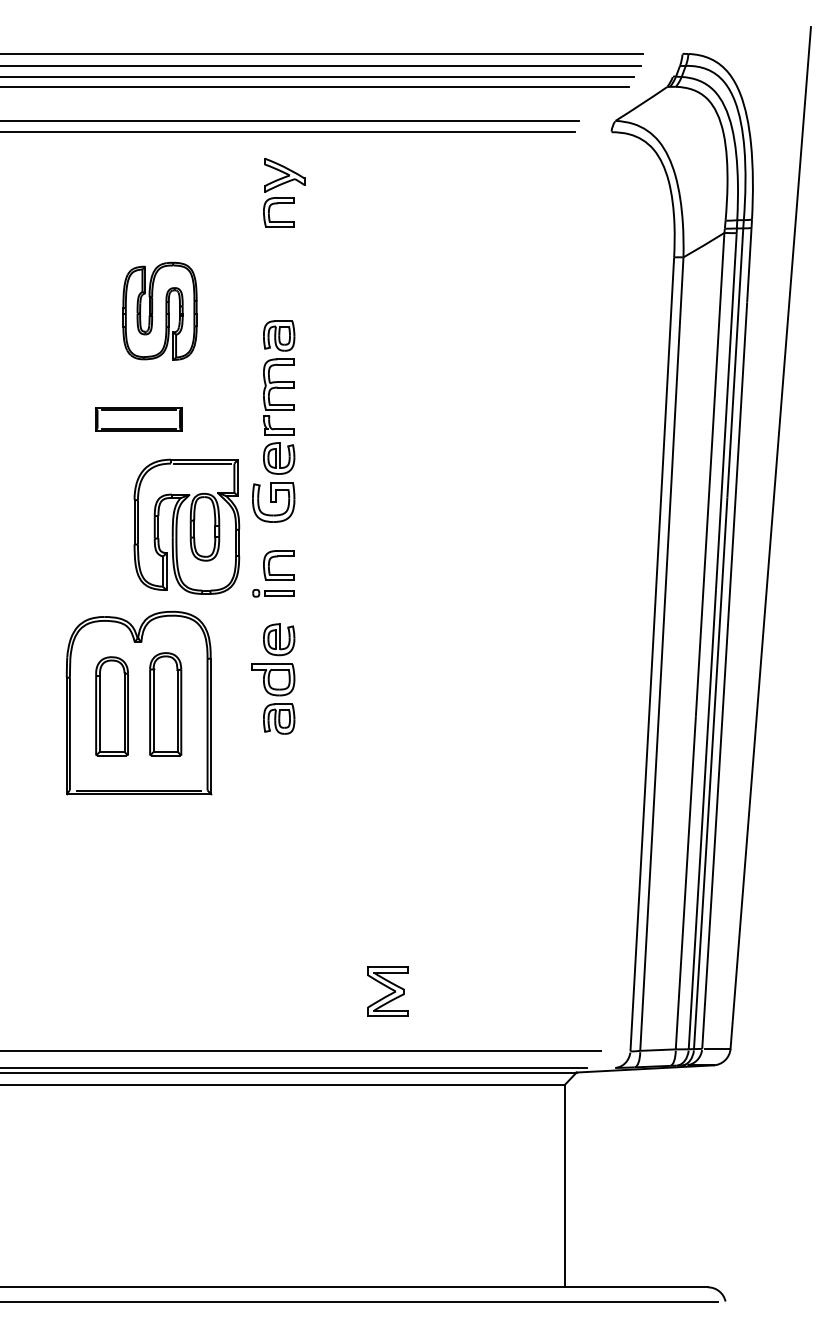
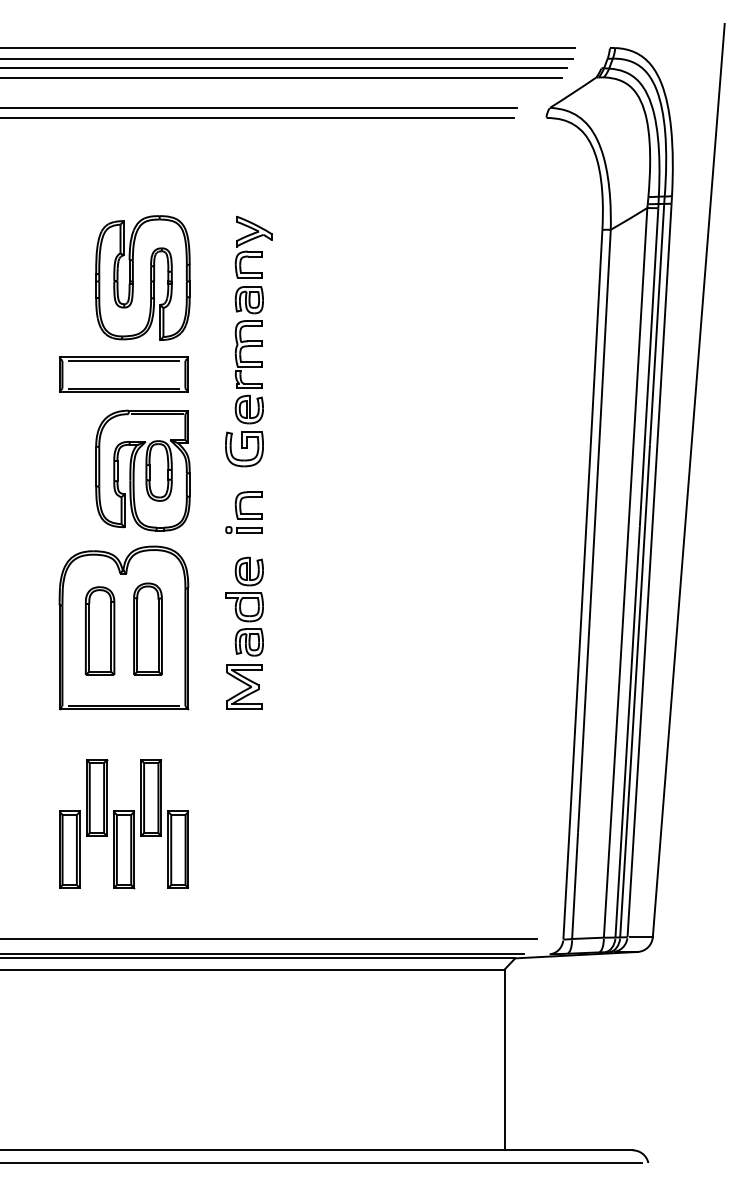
part: (283, 193) -> (253, 247), moved
part: (159, 310) -> (142, 277), size x1.43
part: (138, 419) -> (123, 374), size x1.67
part: (186, 526) -> (142, 470), moved
part: (138, 922) -> (123, 824), added
part: (387, 991) -> (244, 686), moved

